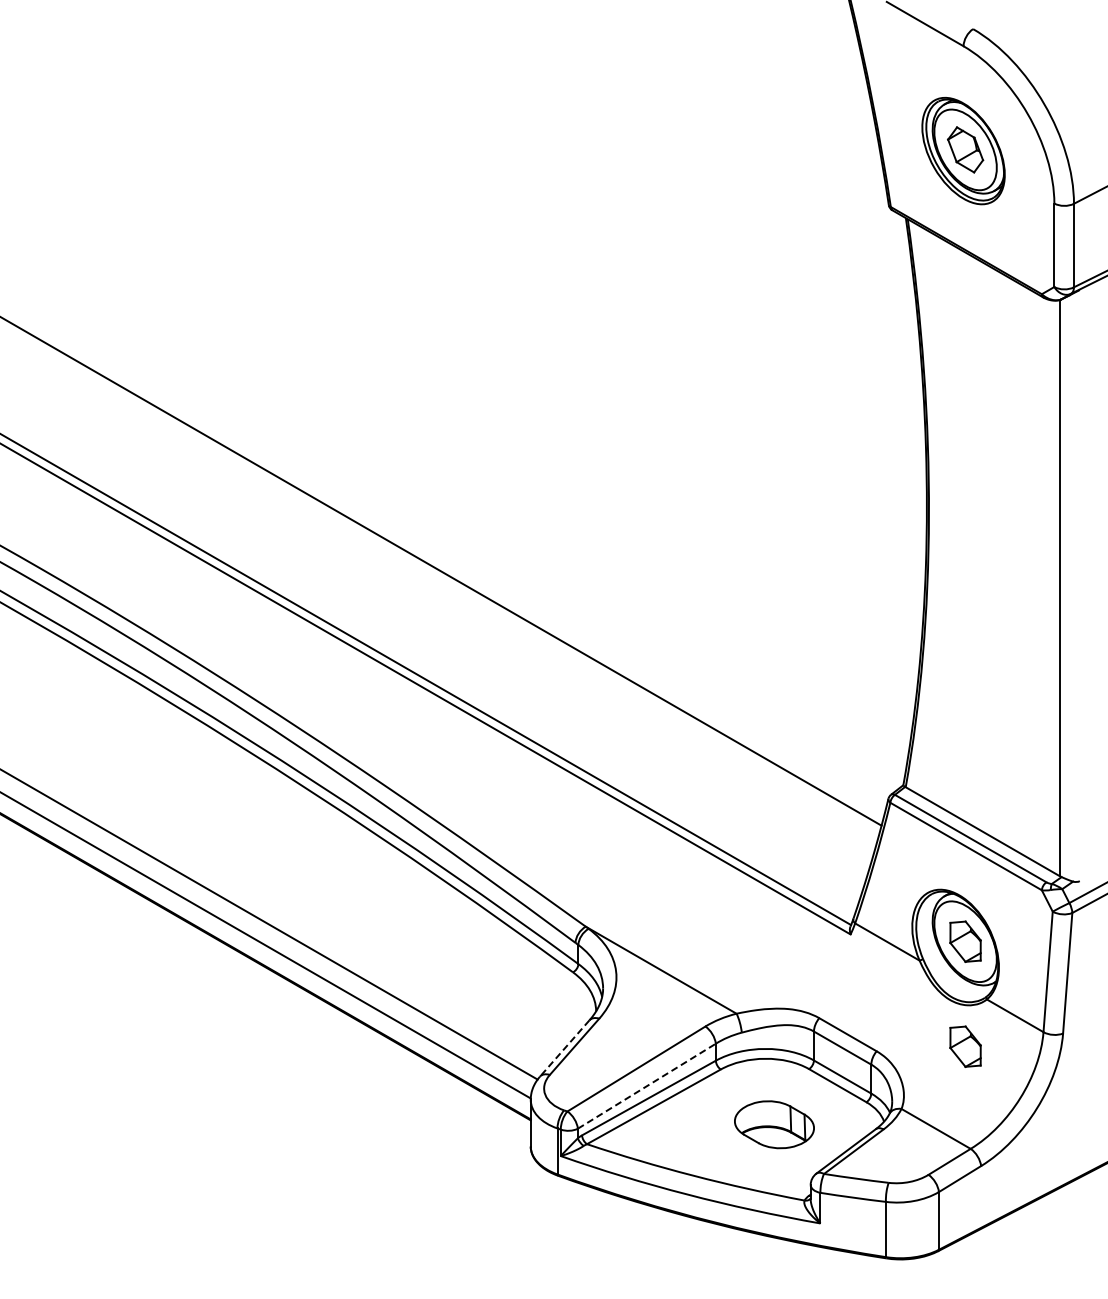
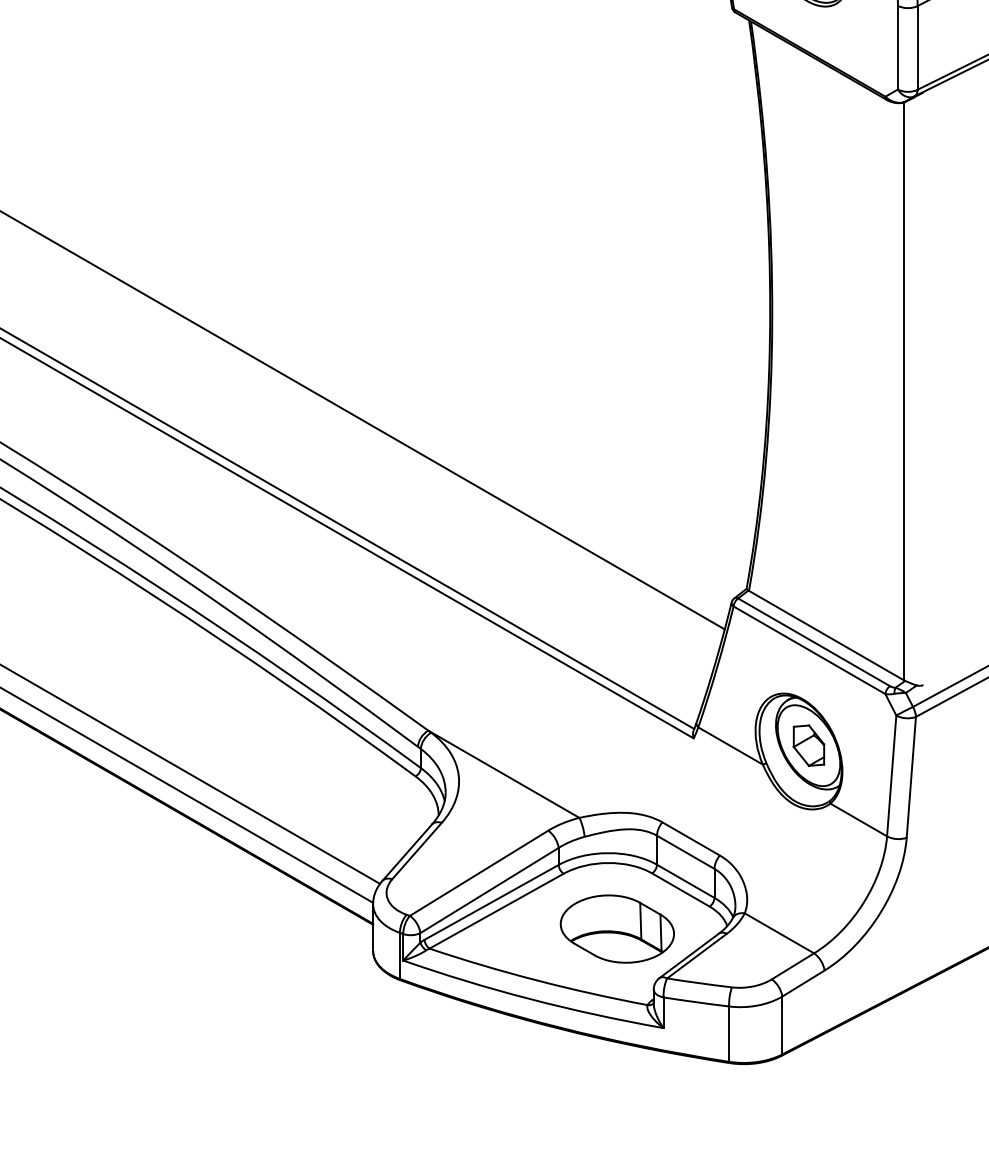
part: (965, 1046) -> (808, 850), removed
line: (564, 1048) -> (406, 852), dashed -> solid
line: (647, 1085) -> (490, 889), dashed -> solid
part: (774, 1124) -> (617, 928), size x1.43

